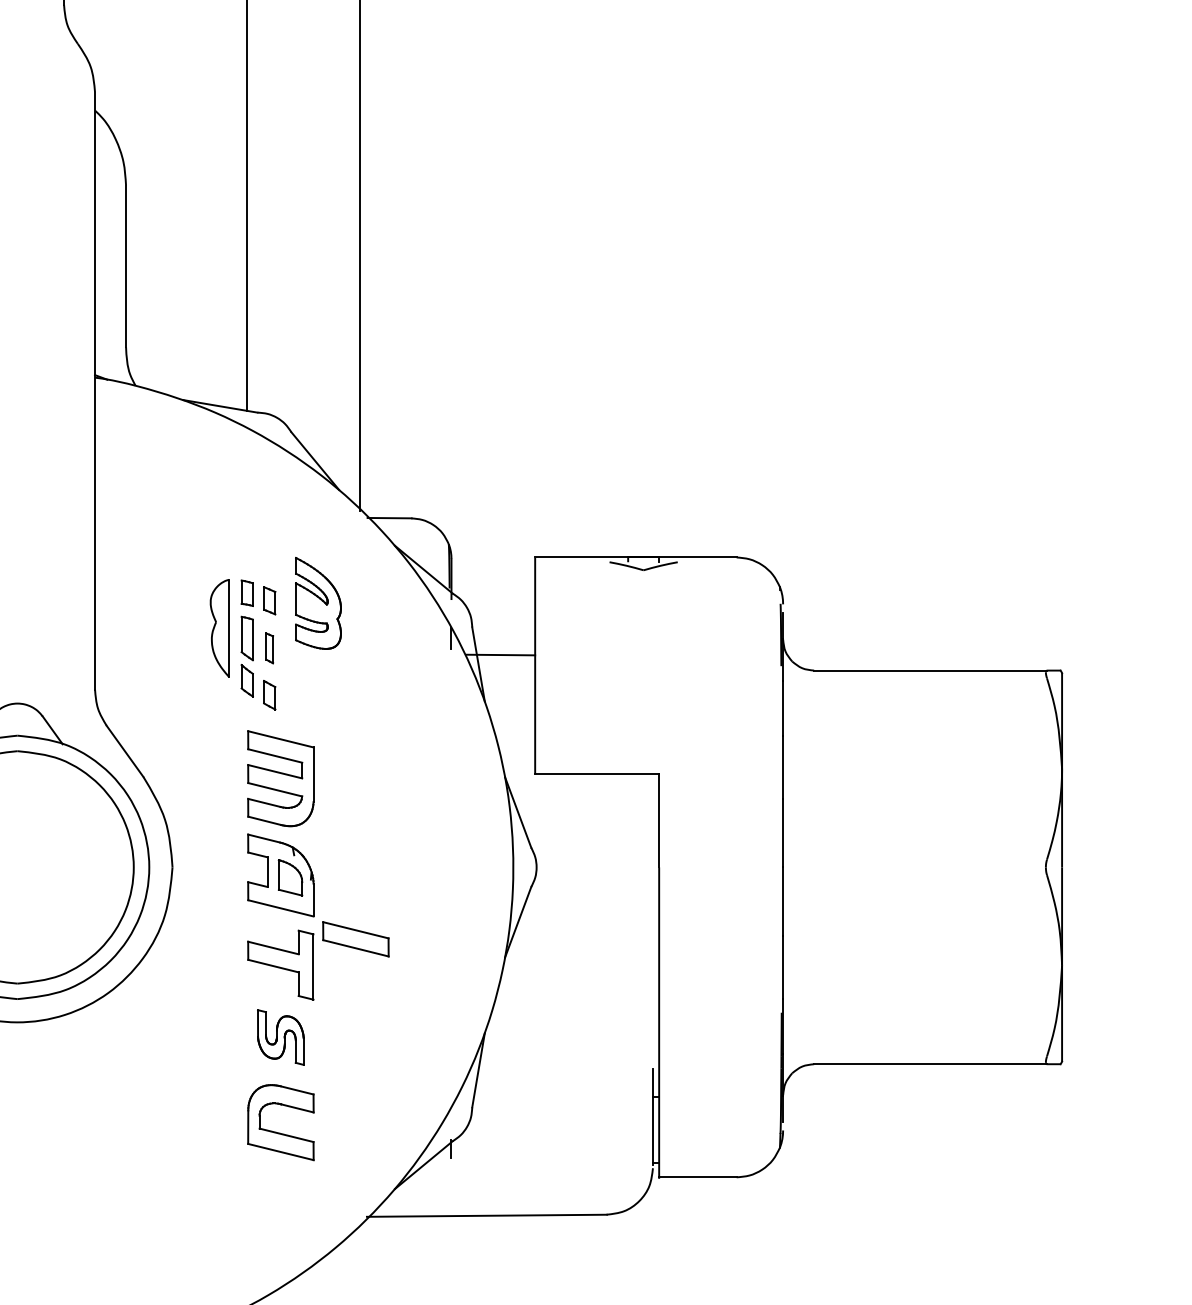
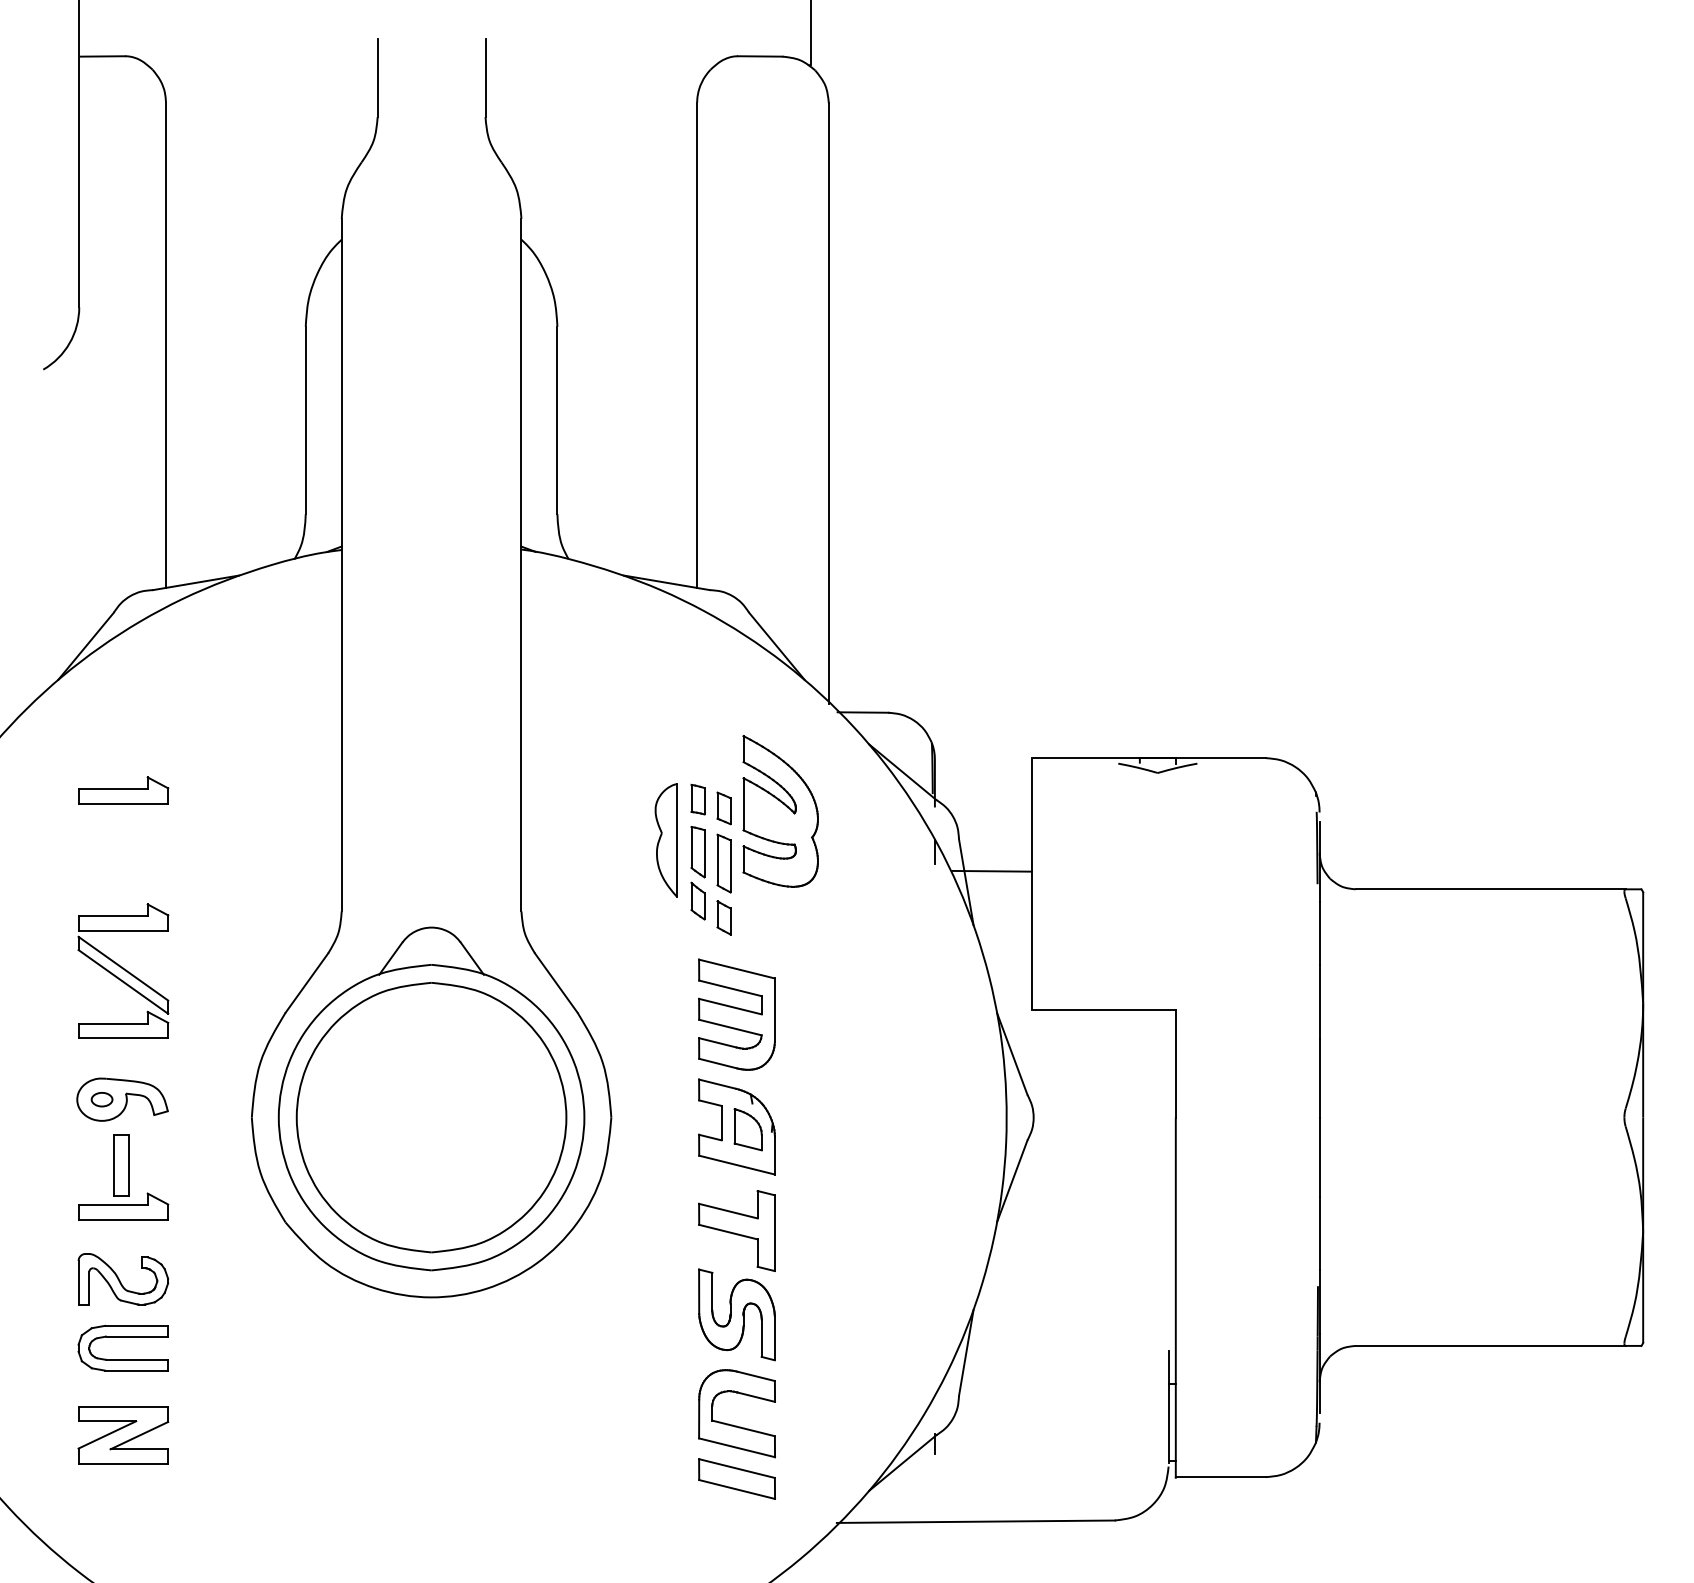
part: (318, 603) -> (780, 811), size x1.43
part: (269, 648) -> (723, 863), size x1.67
part: (355, 938) -> (736, 1478), moved
part: (280, 1037) -> (736, 1314), size x1.43

